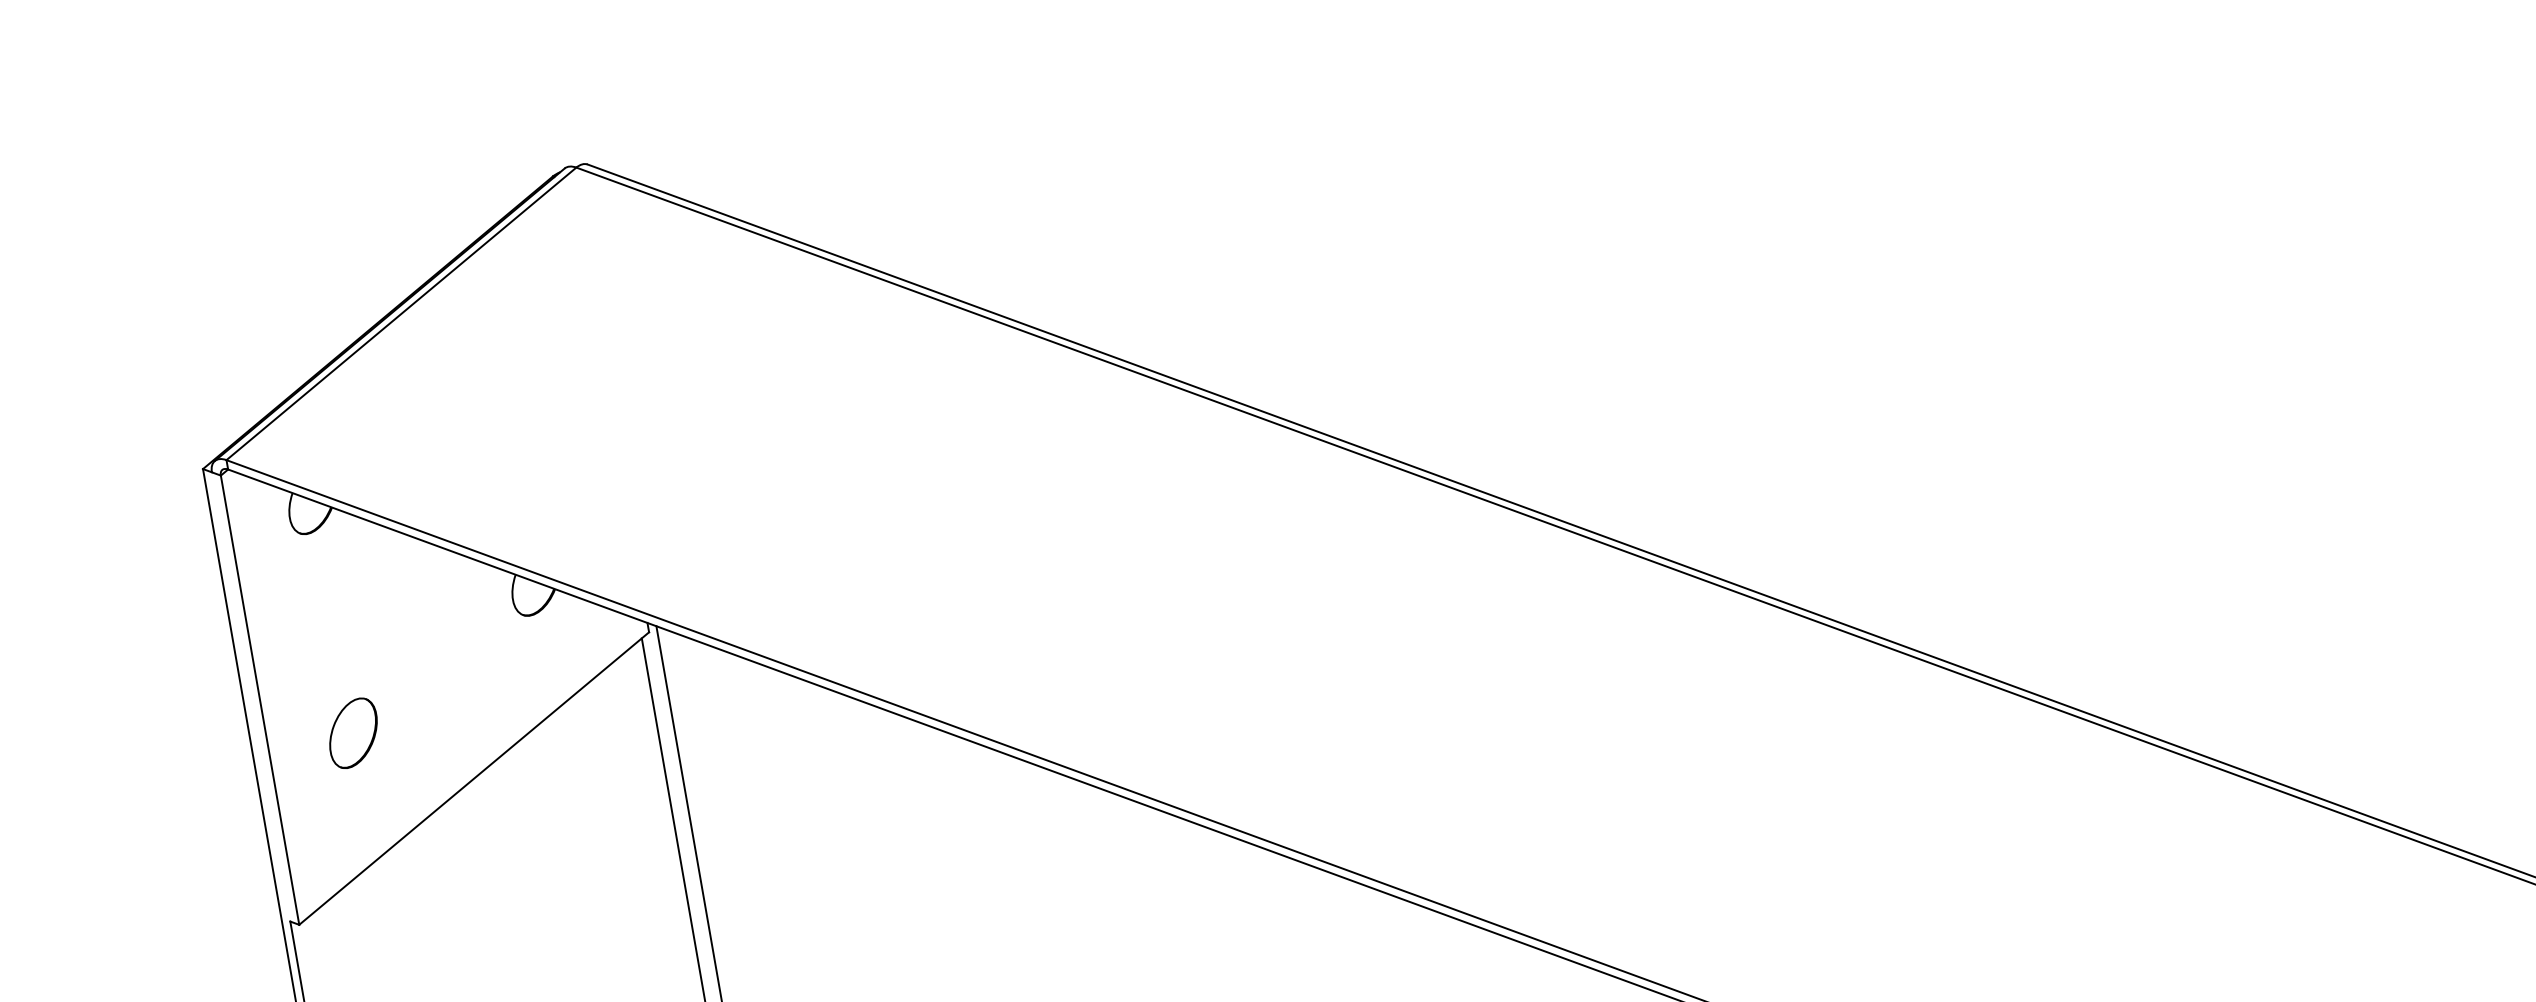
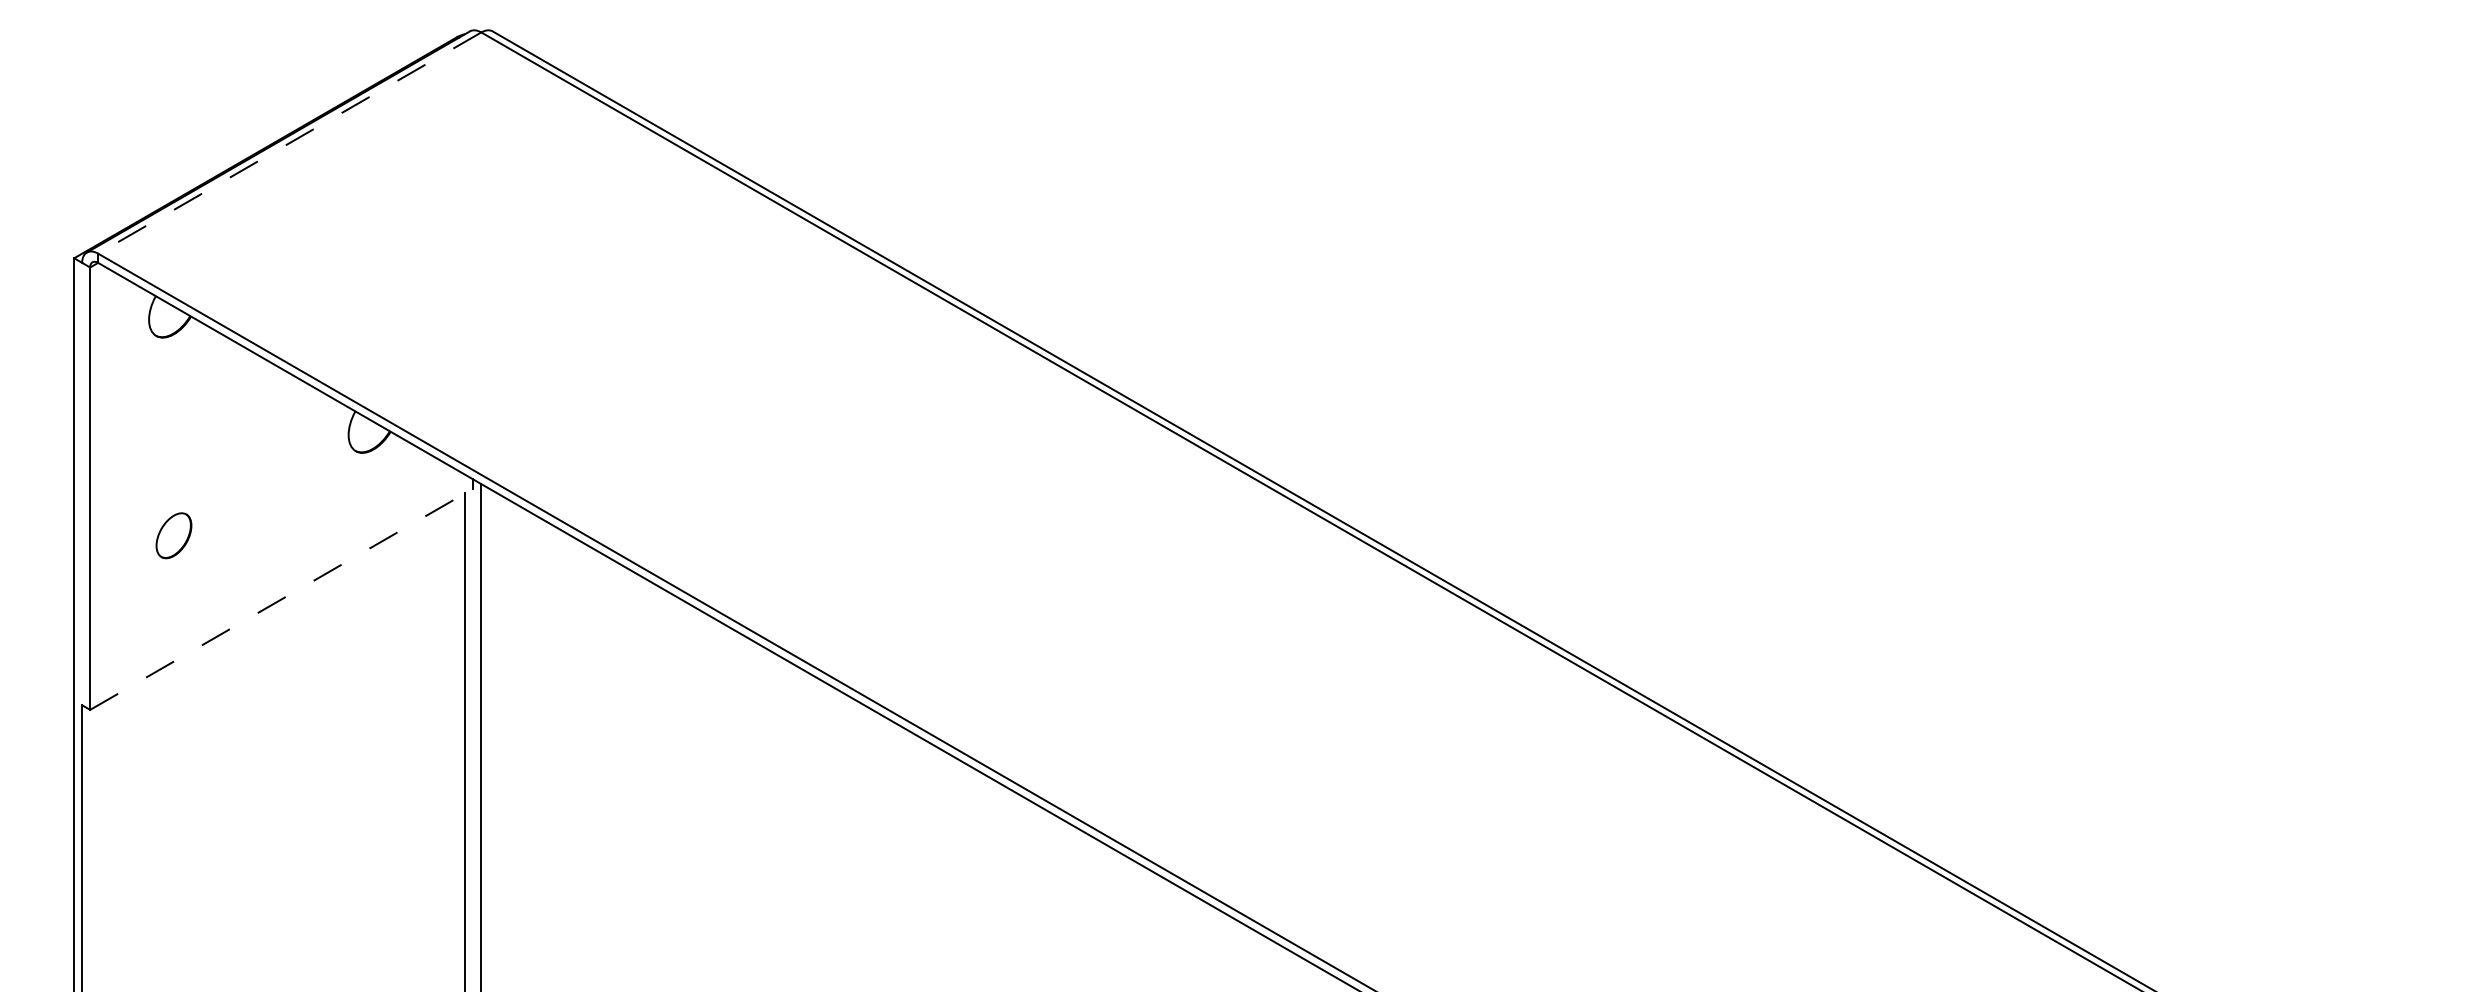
line: (401, 314) -> (289, 143), solid -> dashed
part: (352, 732) -> (173, 535), size x0.7
line: (474, 778) -> (282, 599), solid -> dashed

